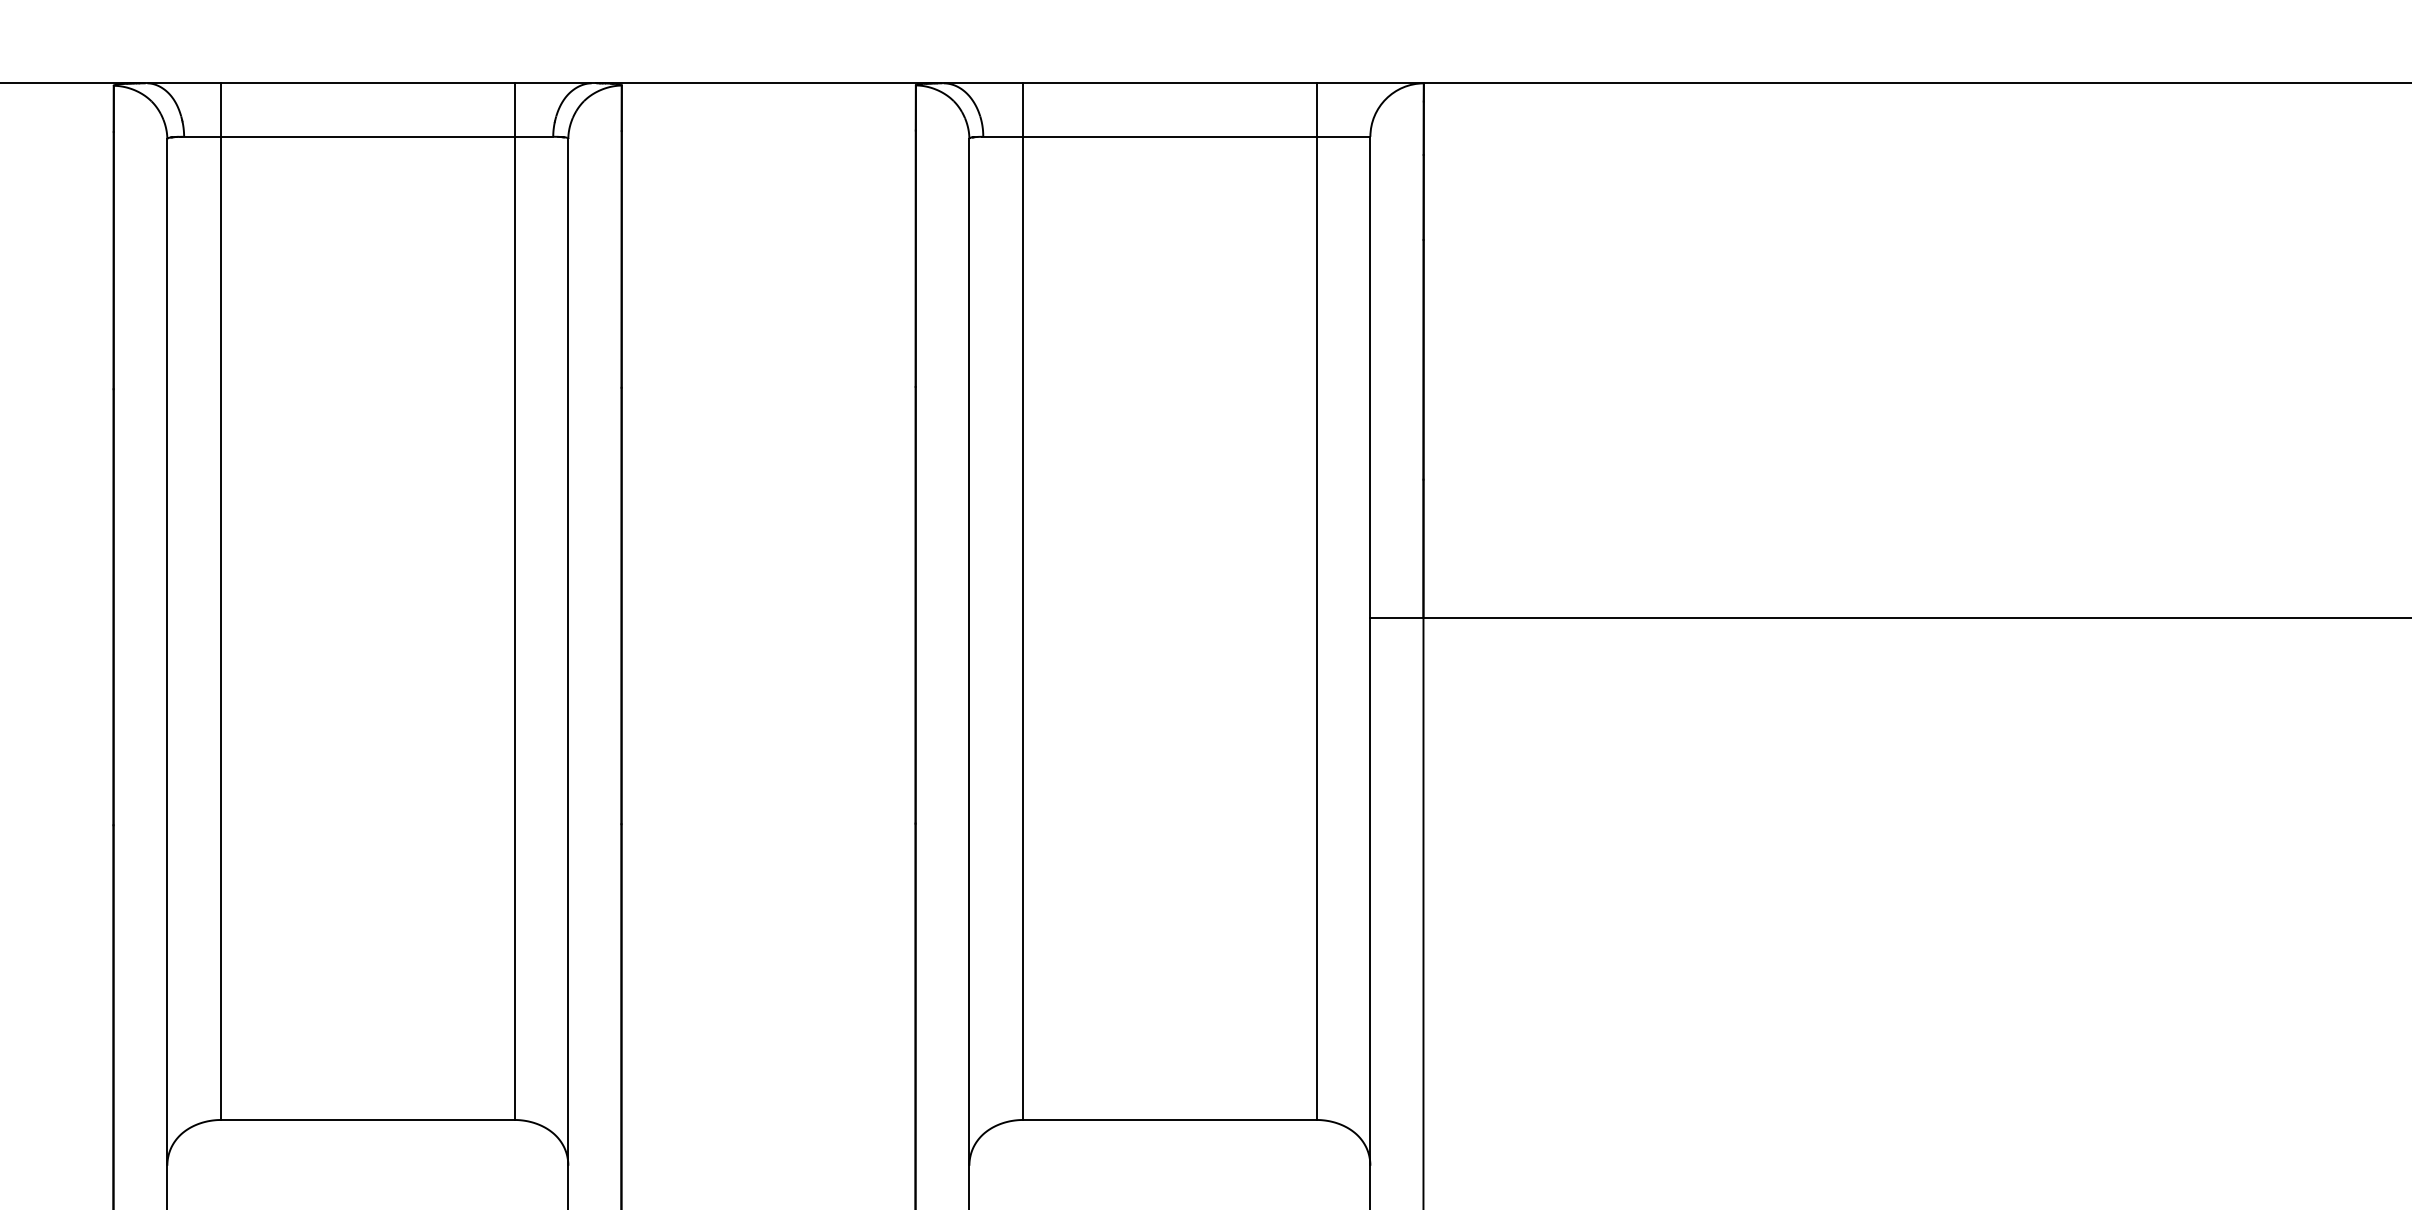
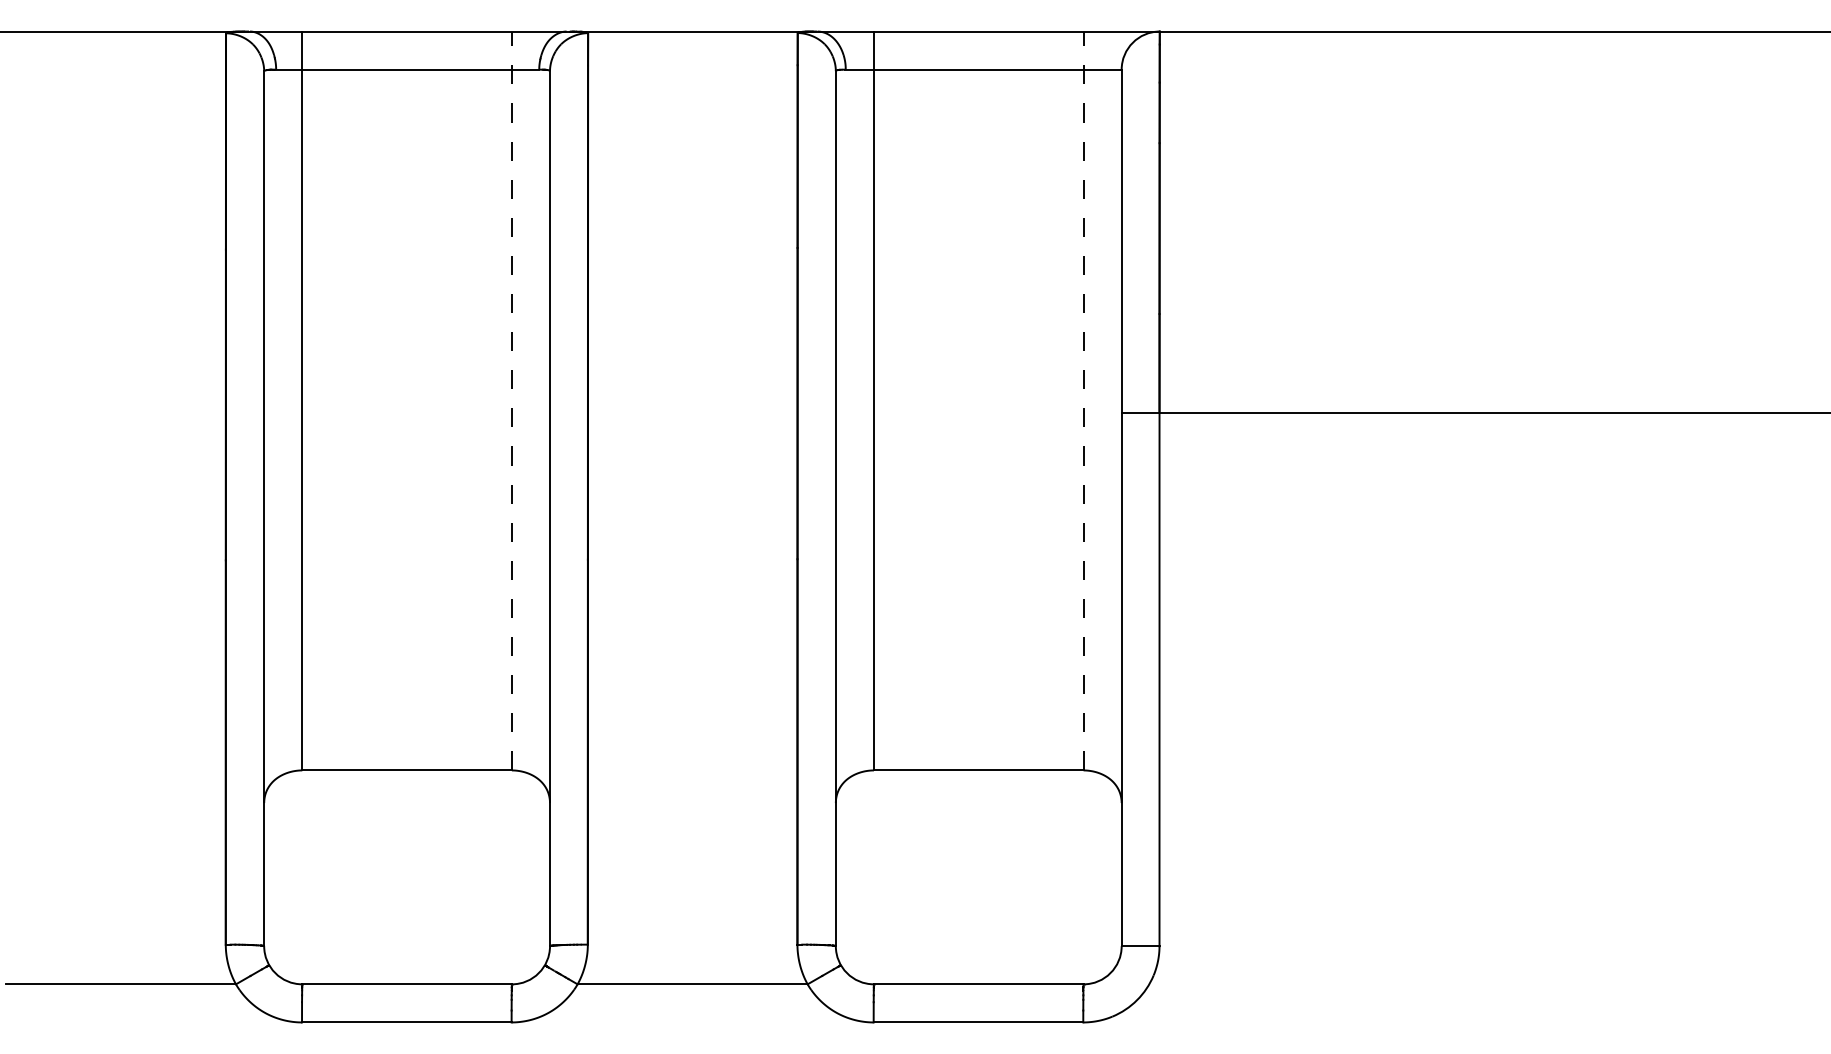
line: (514, 600) -> (511, 400), solid -> dashed
line: (1316, 600) -> (1083, 400), solid -> dashed

